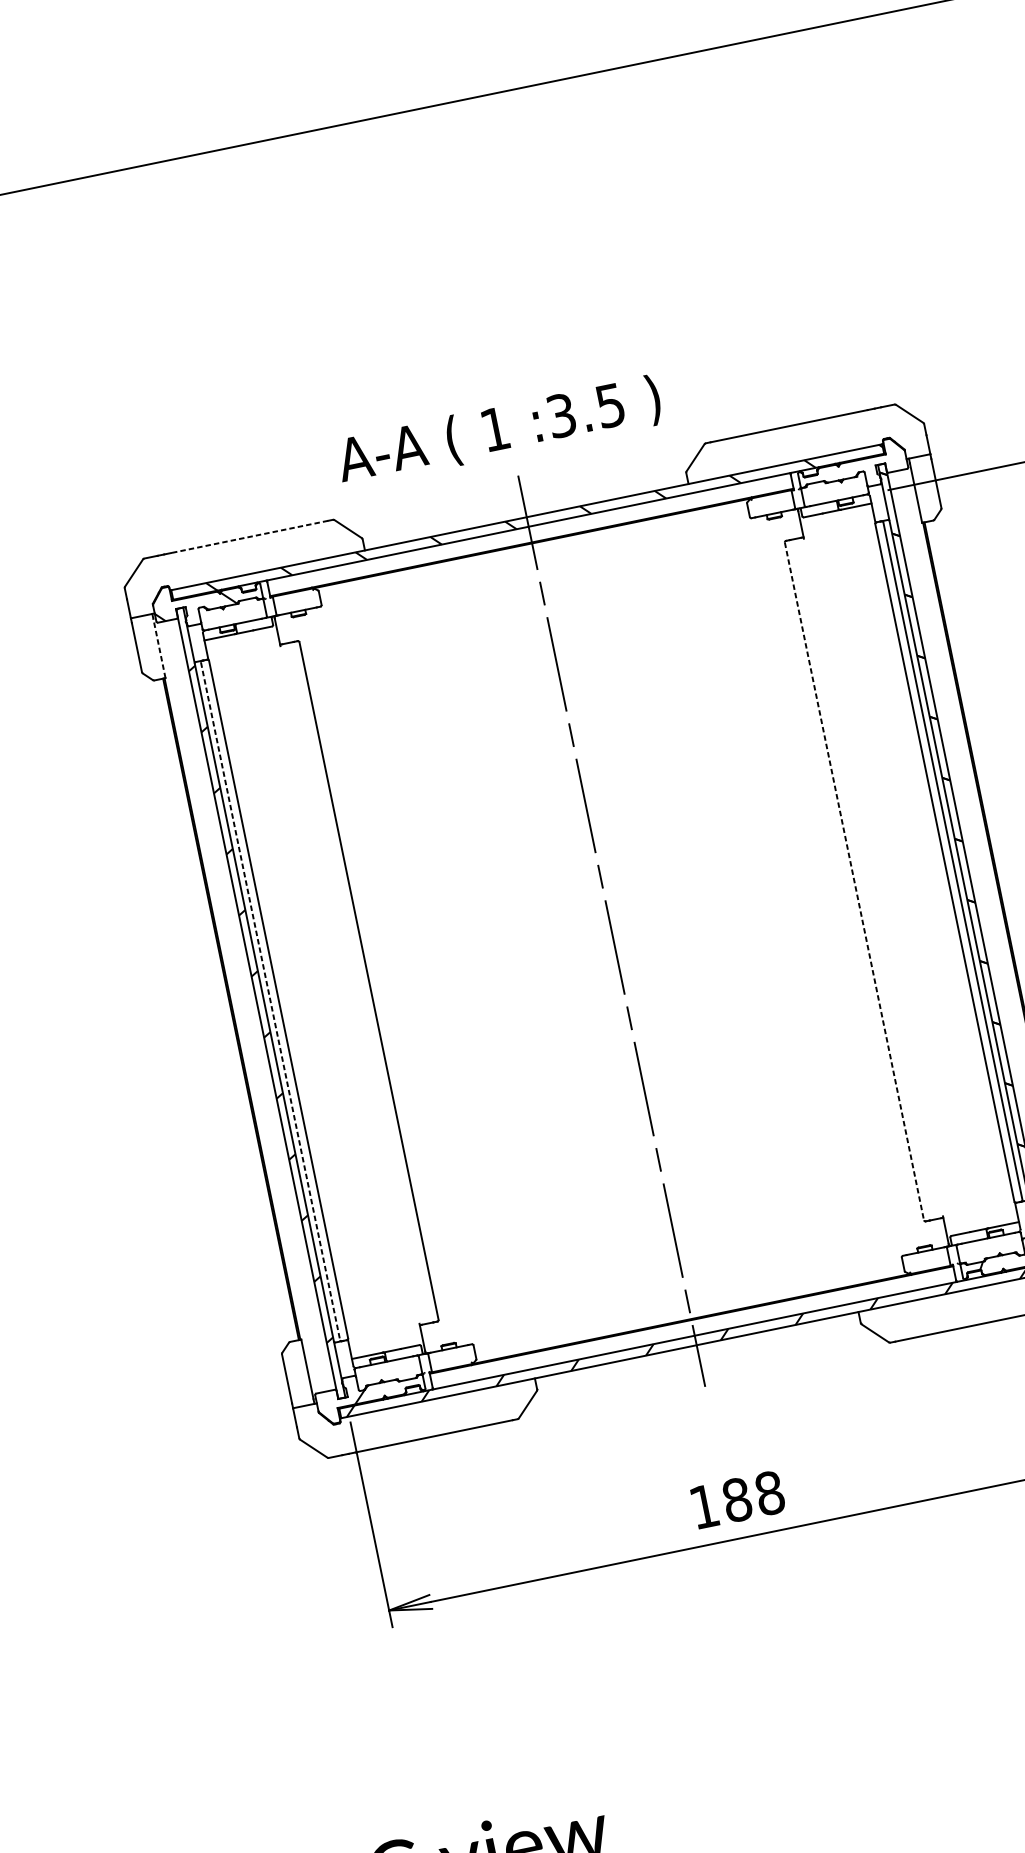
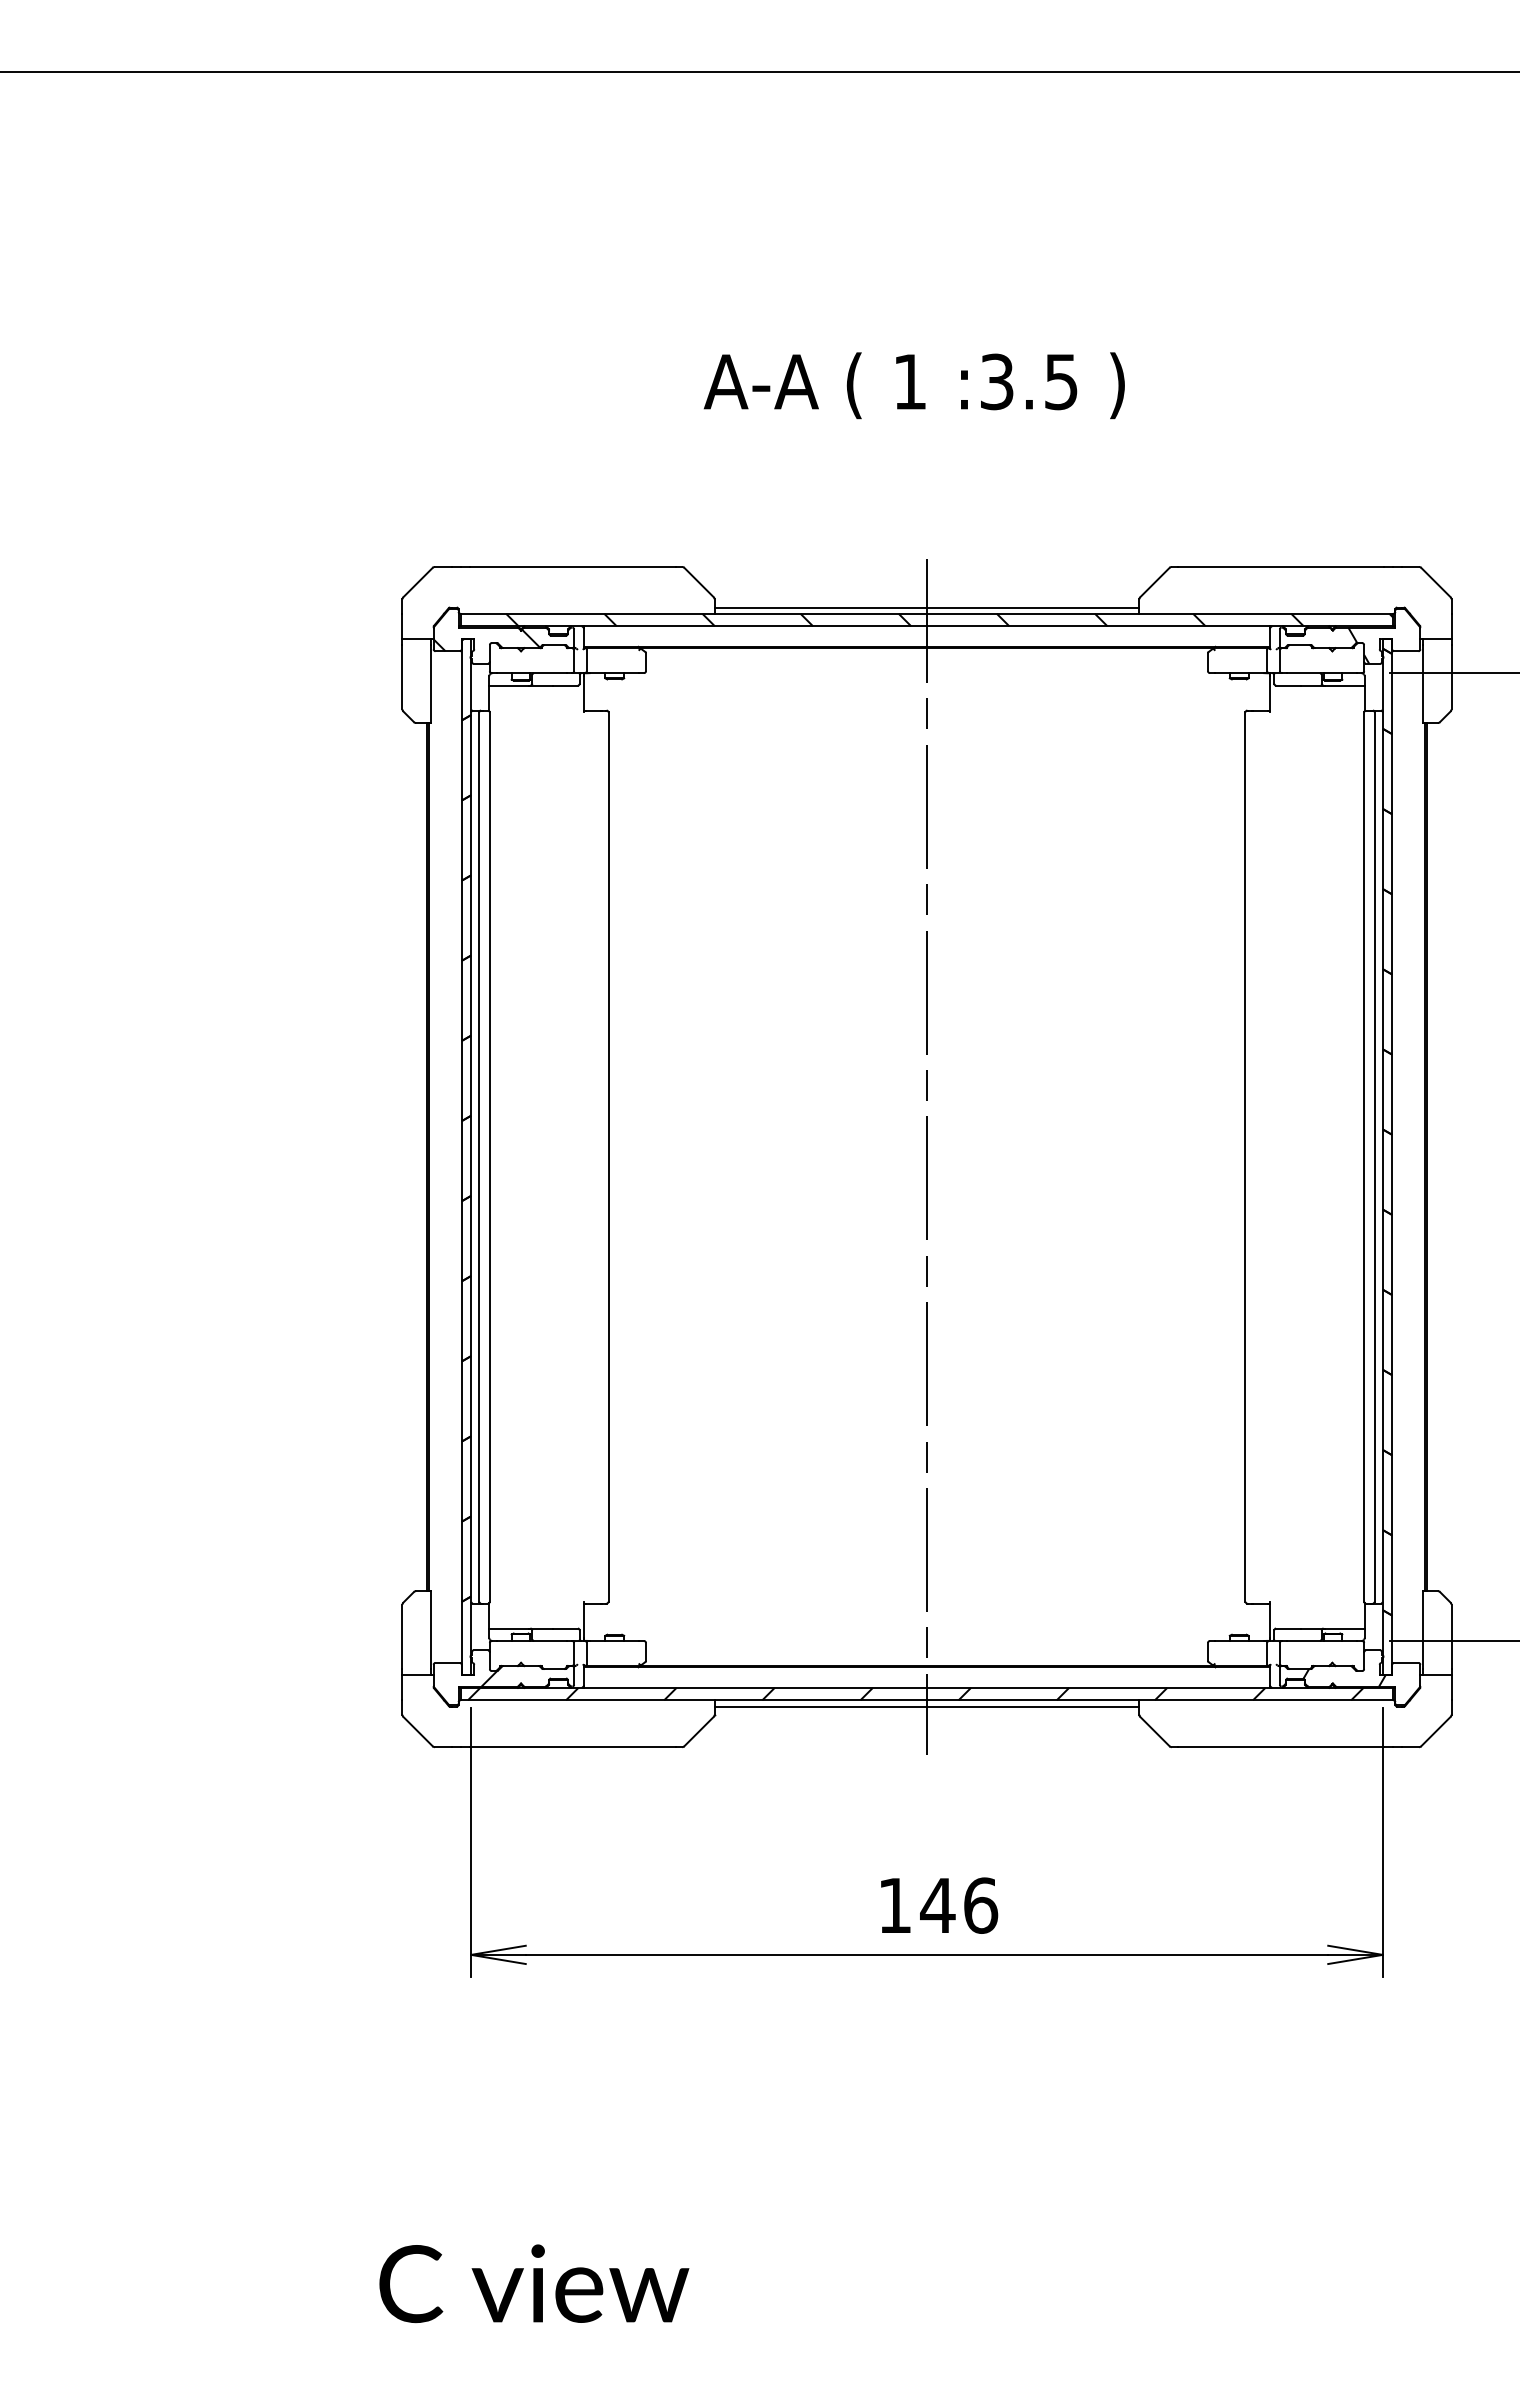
text: (498, 431) -> (913, 385), moved
hatch: (860, 473) -> (1358, 645), added
line: (525, 512) -> (926, 607), added
line: (249, 536) -> (572, 566), dashed -> solid
line: (159, 648) -> (430, 683), dashed -> solid
line: (854, 881) -> (1245, 1157), dashed -> solid
hatch: (254, 974) -> (466, 1119), added
line: (270, 1001) -> (479, 1157), dashed -> solid
line: (697, 1349) -> (926, 1706), added
text: (753, 1496) -> (959, 1905), 188 -> 146

